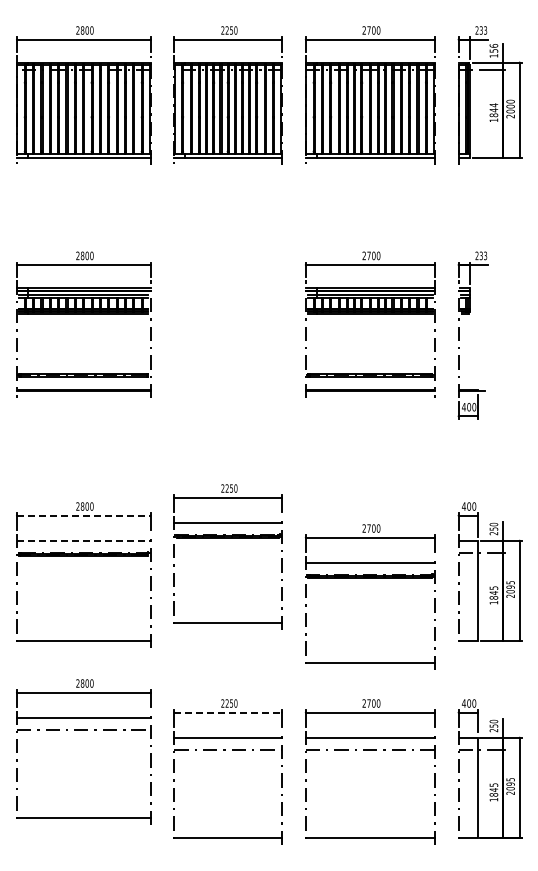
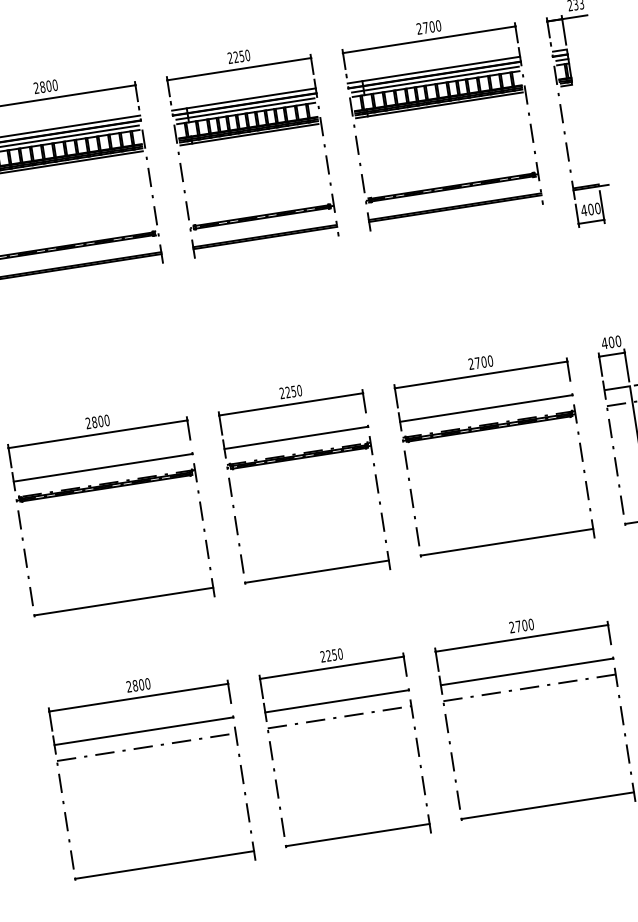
part: (227, 314) -> (248, 135), added
line: (83, 515) -> (97, 434), dashed -> solid
part: (227, 538) -> (298, 459), moved
line: (83, 540) -> (102, 467), dashed -> solid
part: (369, 578) -> (488, 429), moved
line: (228, 712) -> (332, 667), dashed -> solid
part: (83, 730) -> (146, 748), moved

